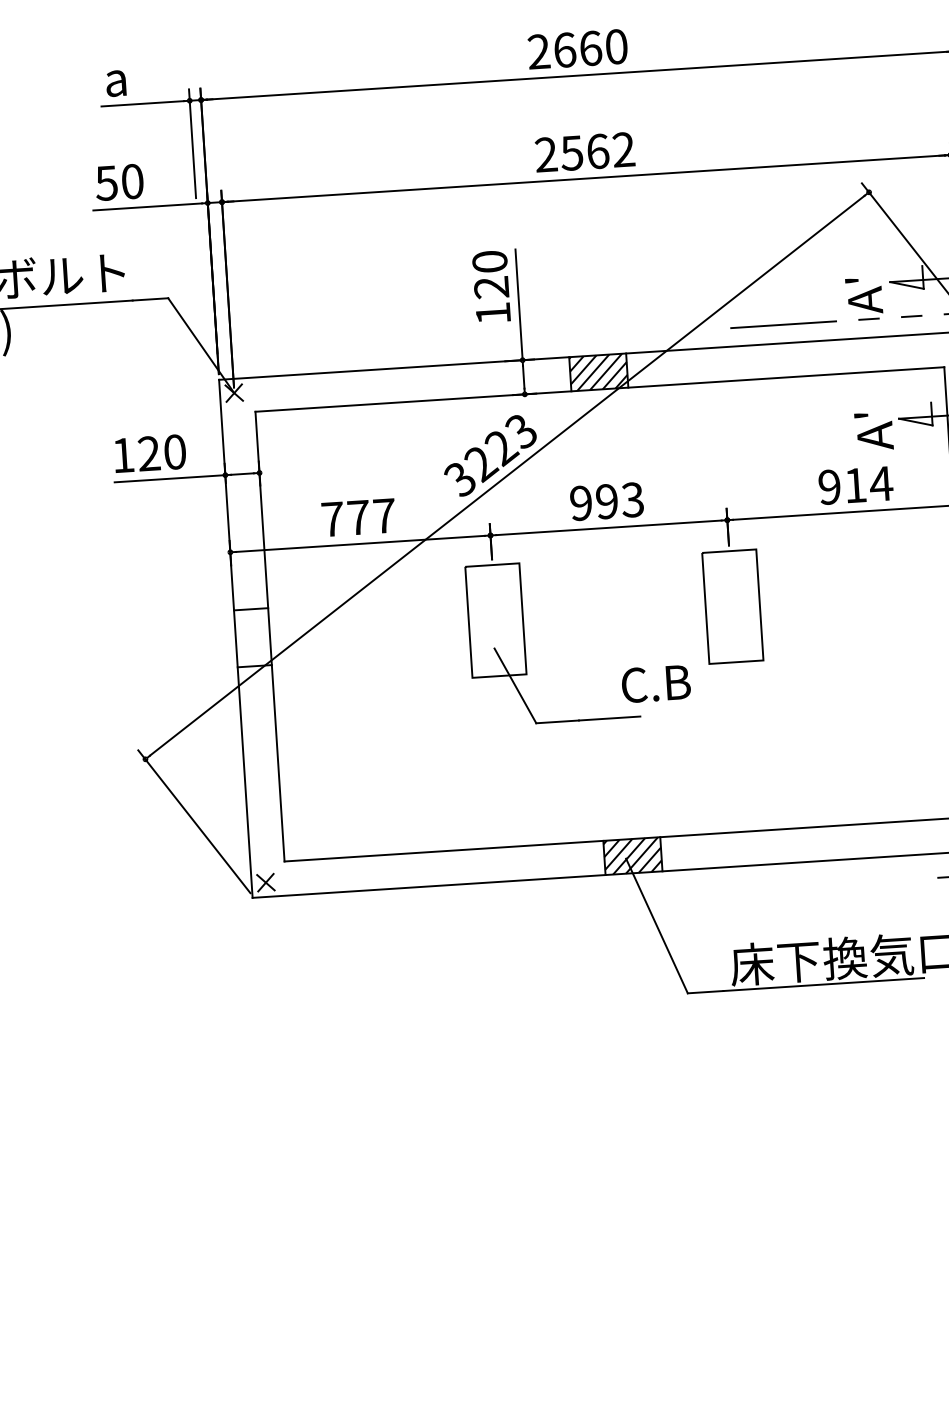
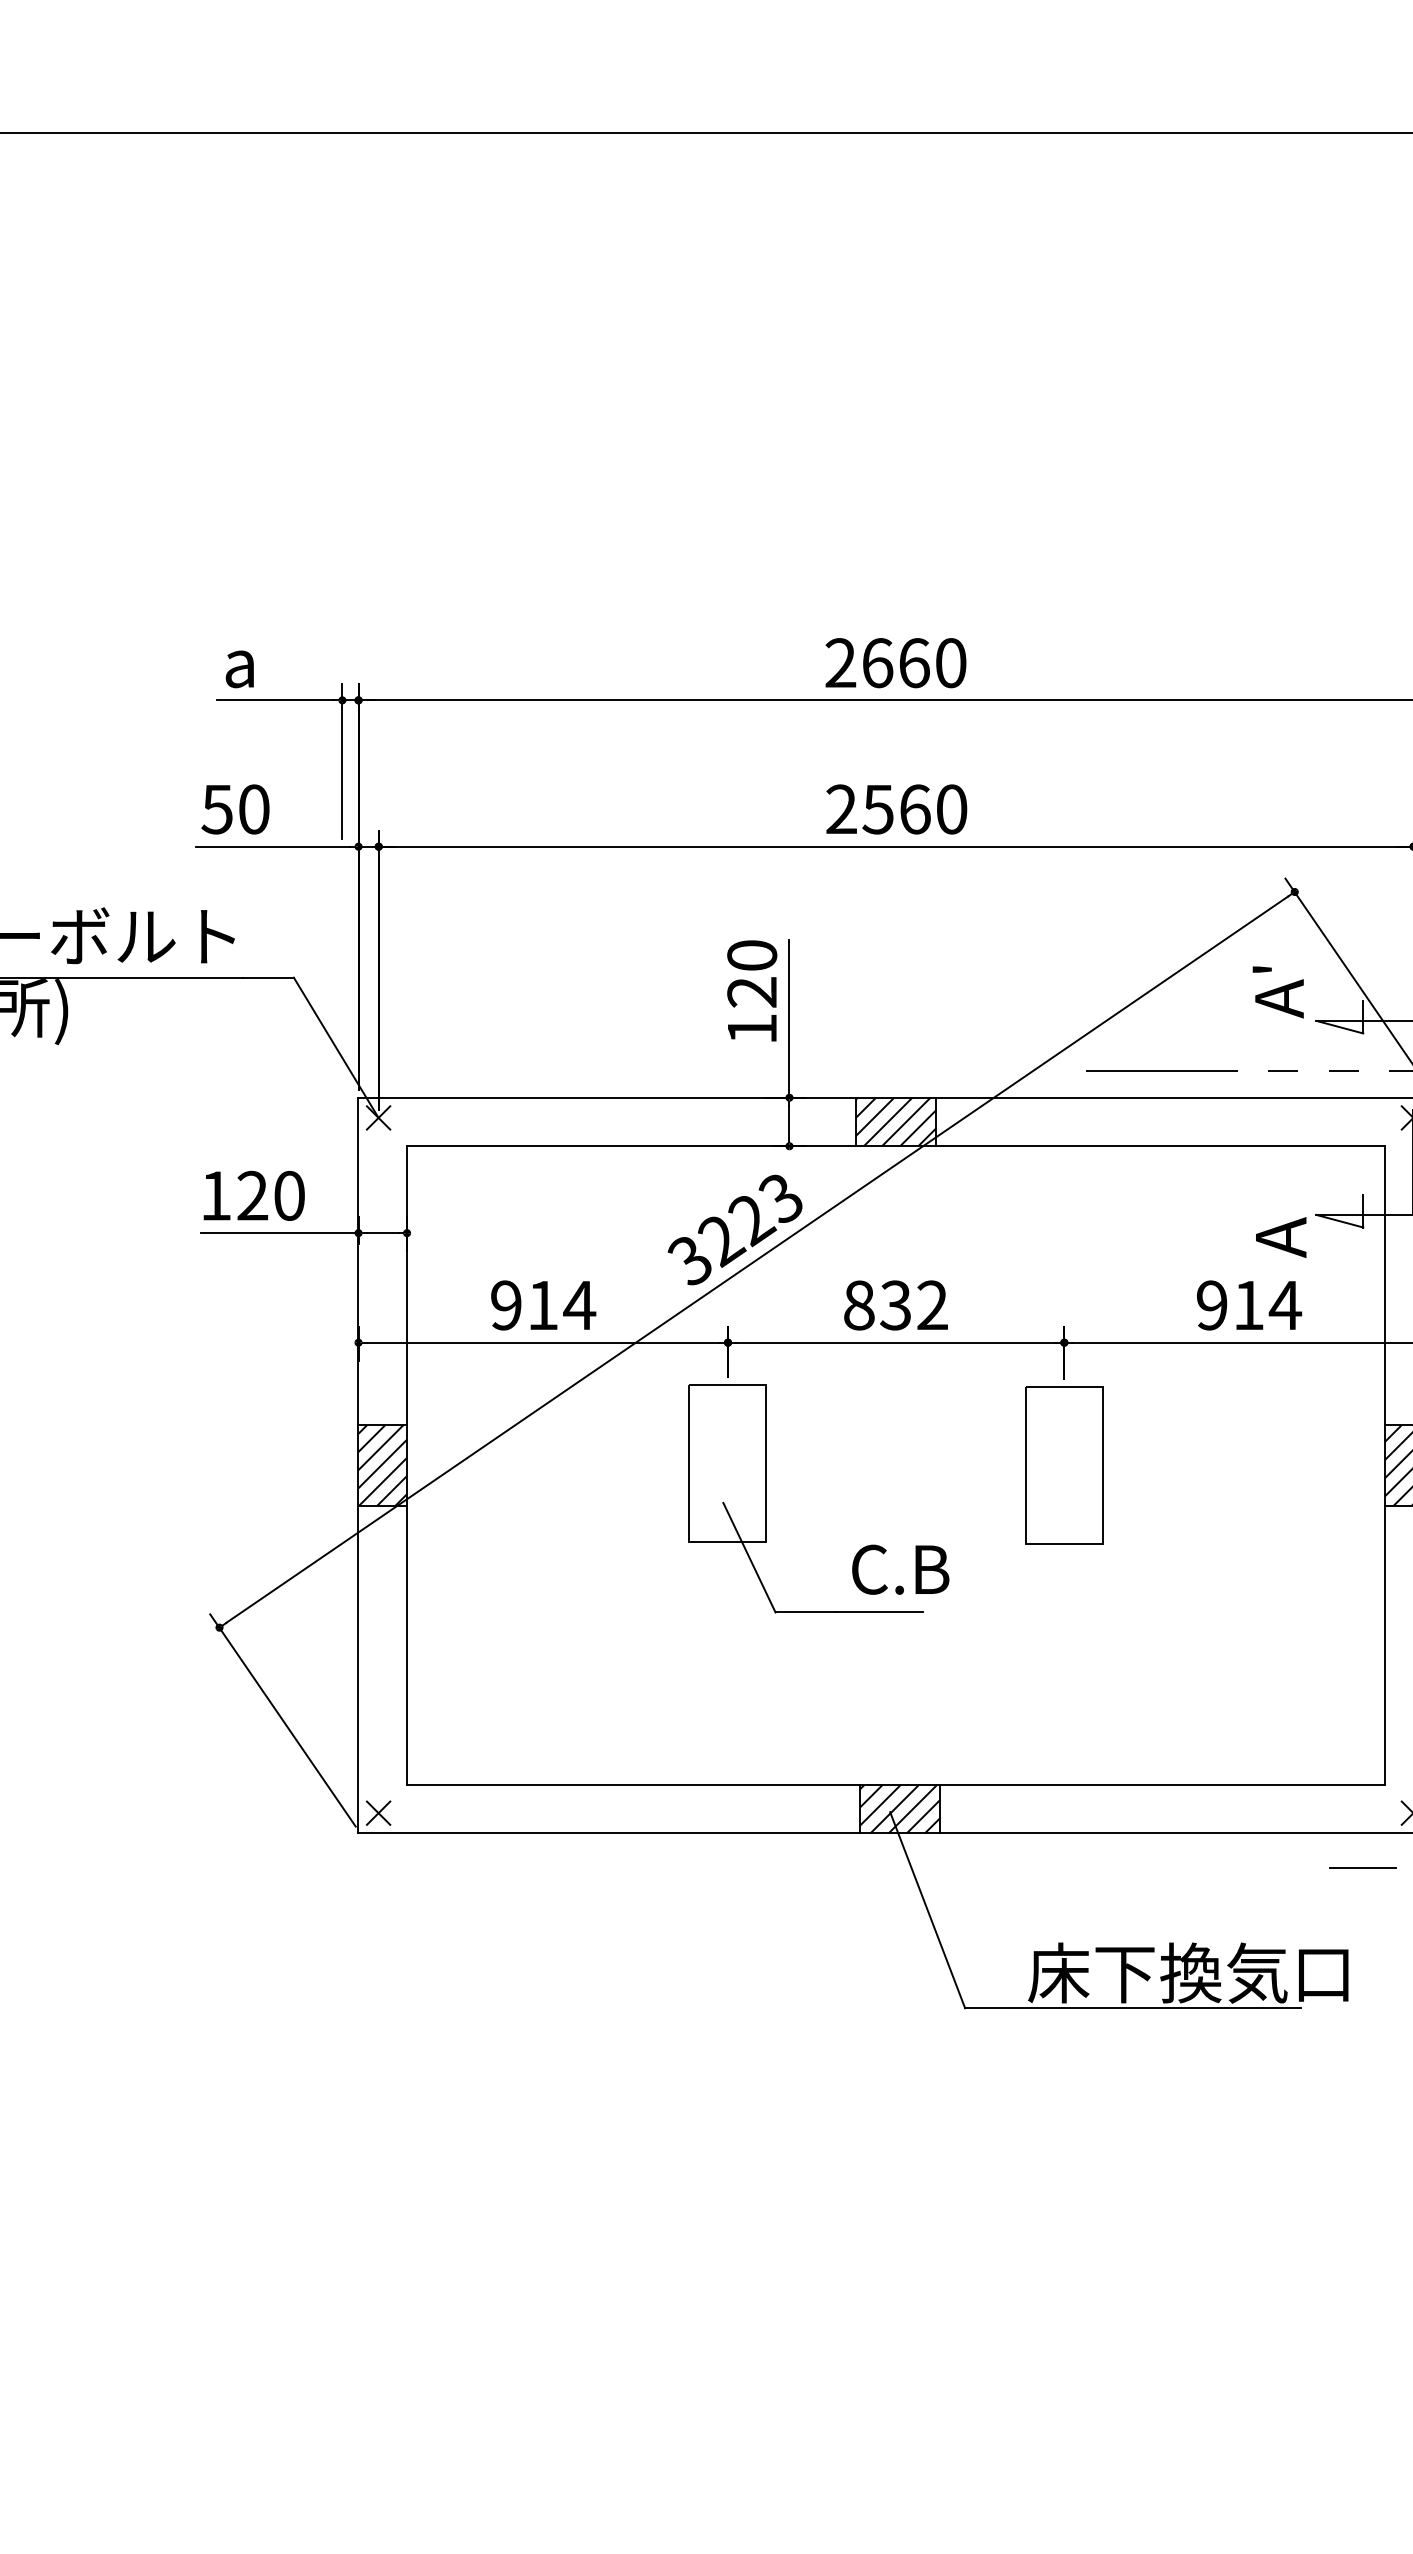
text: (623, 149) -> (951, 809), 2562 -> 2560
text: (863, 296) -> (1277, 992), moved
text: (861, 415) -> (1263, 1206), A' -> A
text: (606, 501) -> (895, 1305), 993 -> 832
text: (358, 517) -> (543, 1305), 777 -> 914
hatch: (252, 637) -> (382, 1465), added
text: (656, 683) -> (900, 1569), moved

